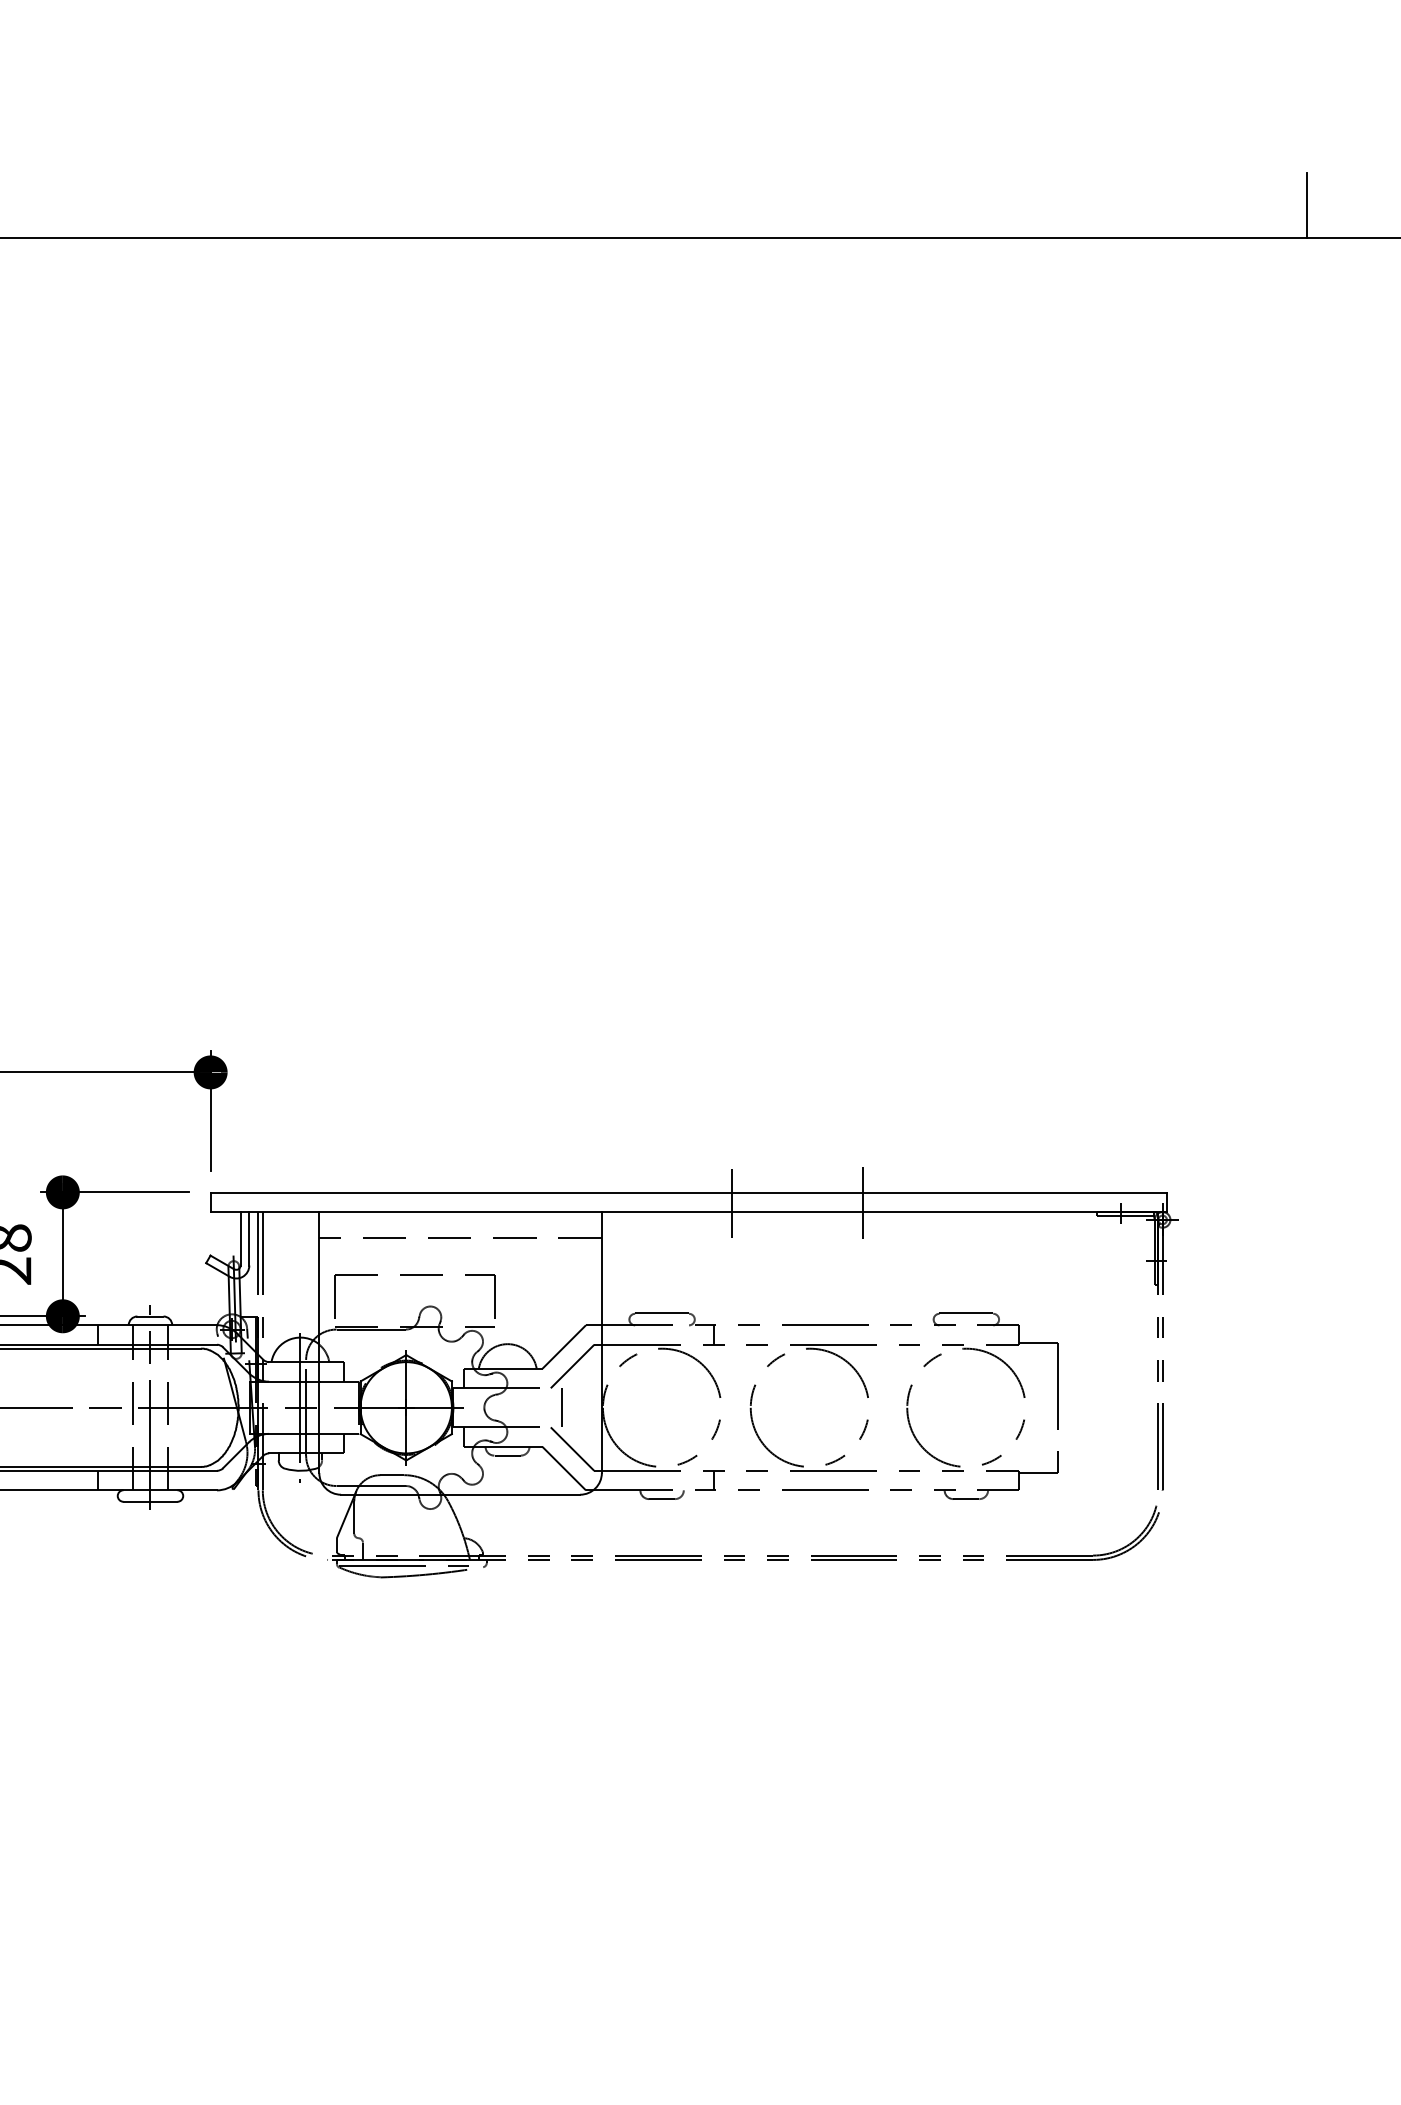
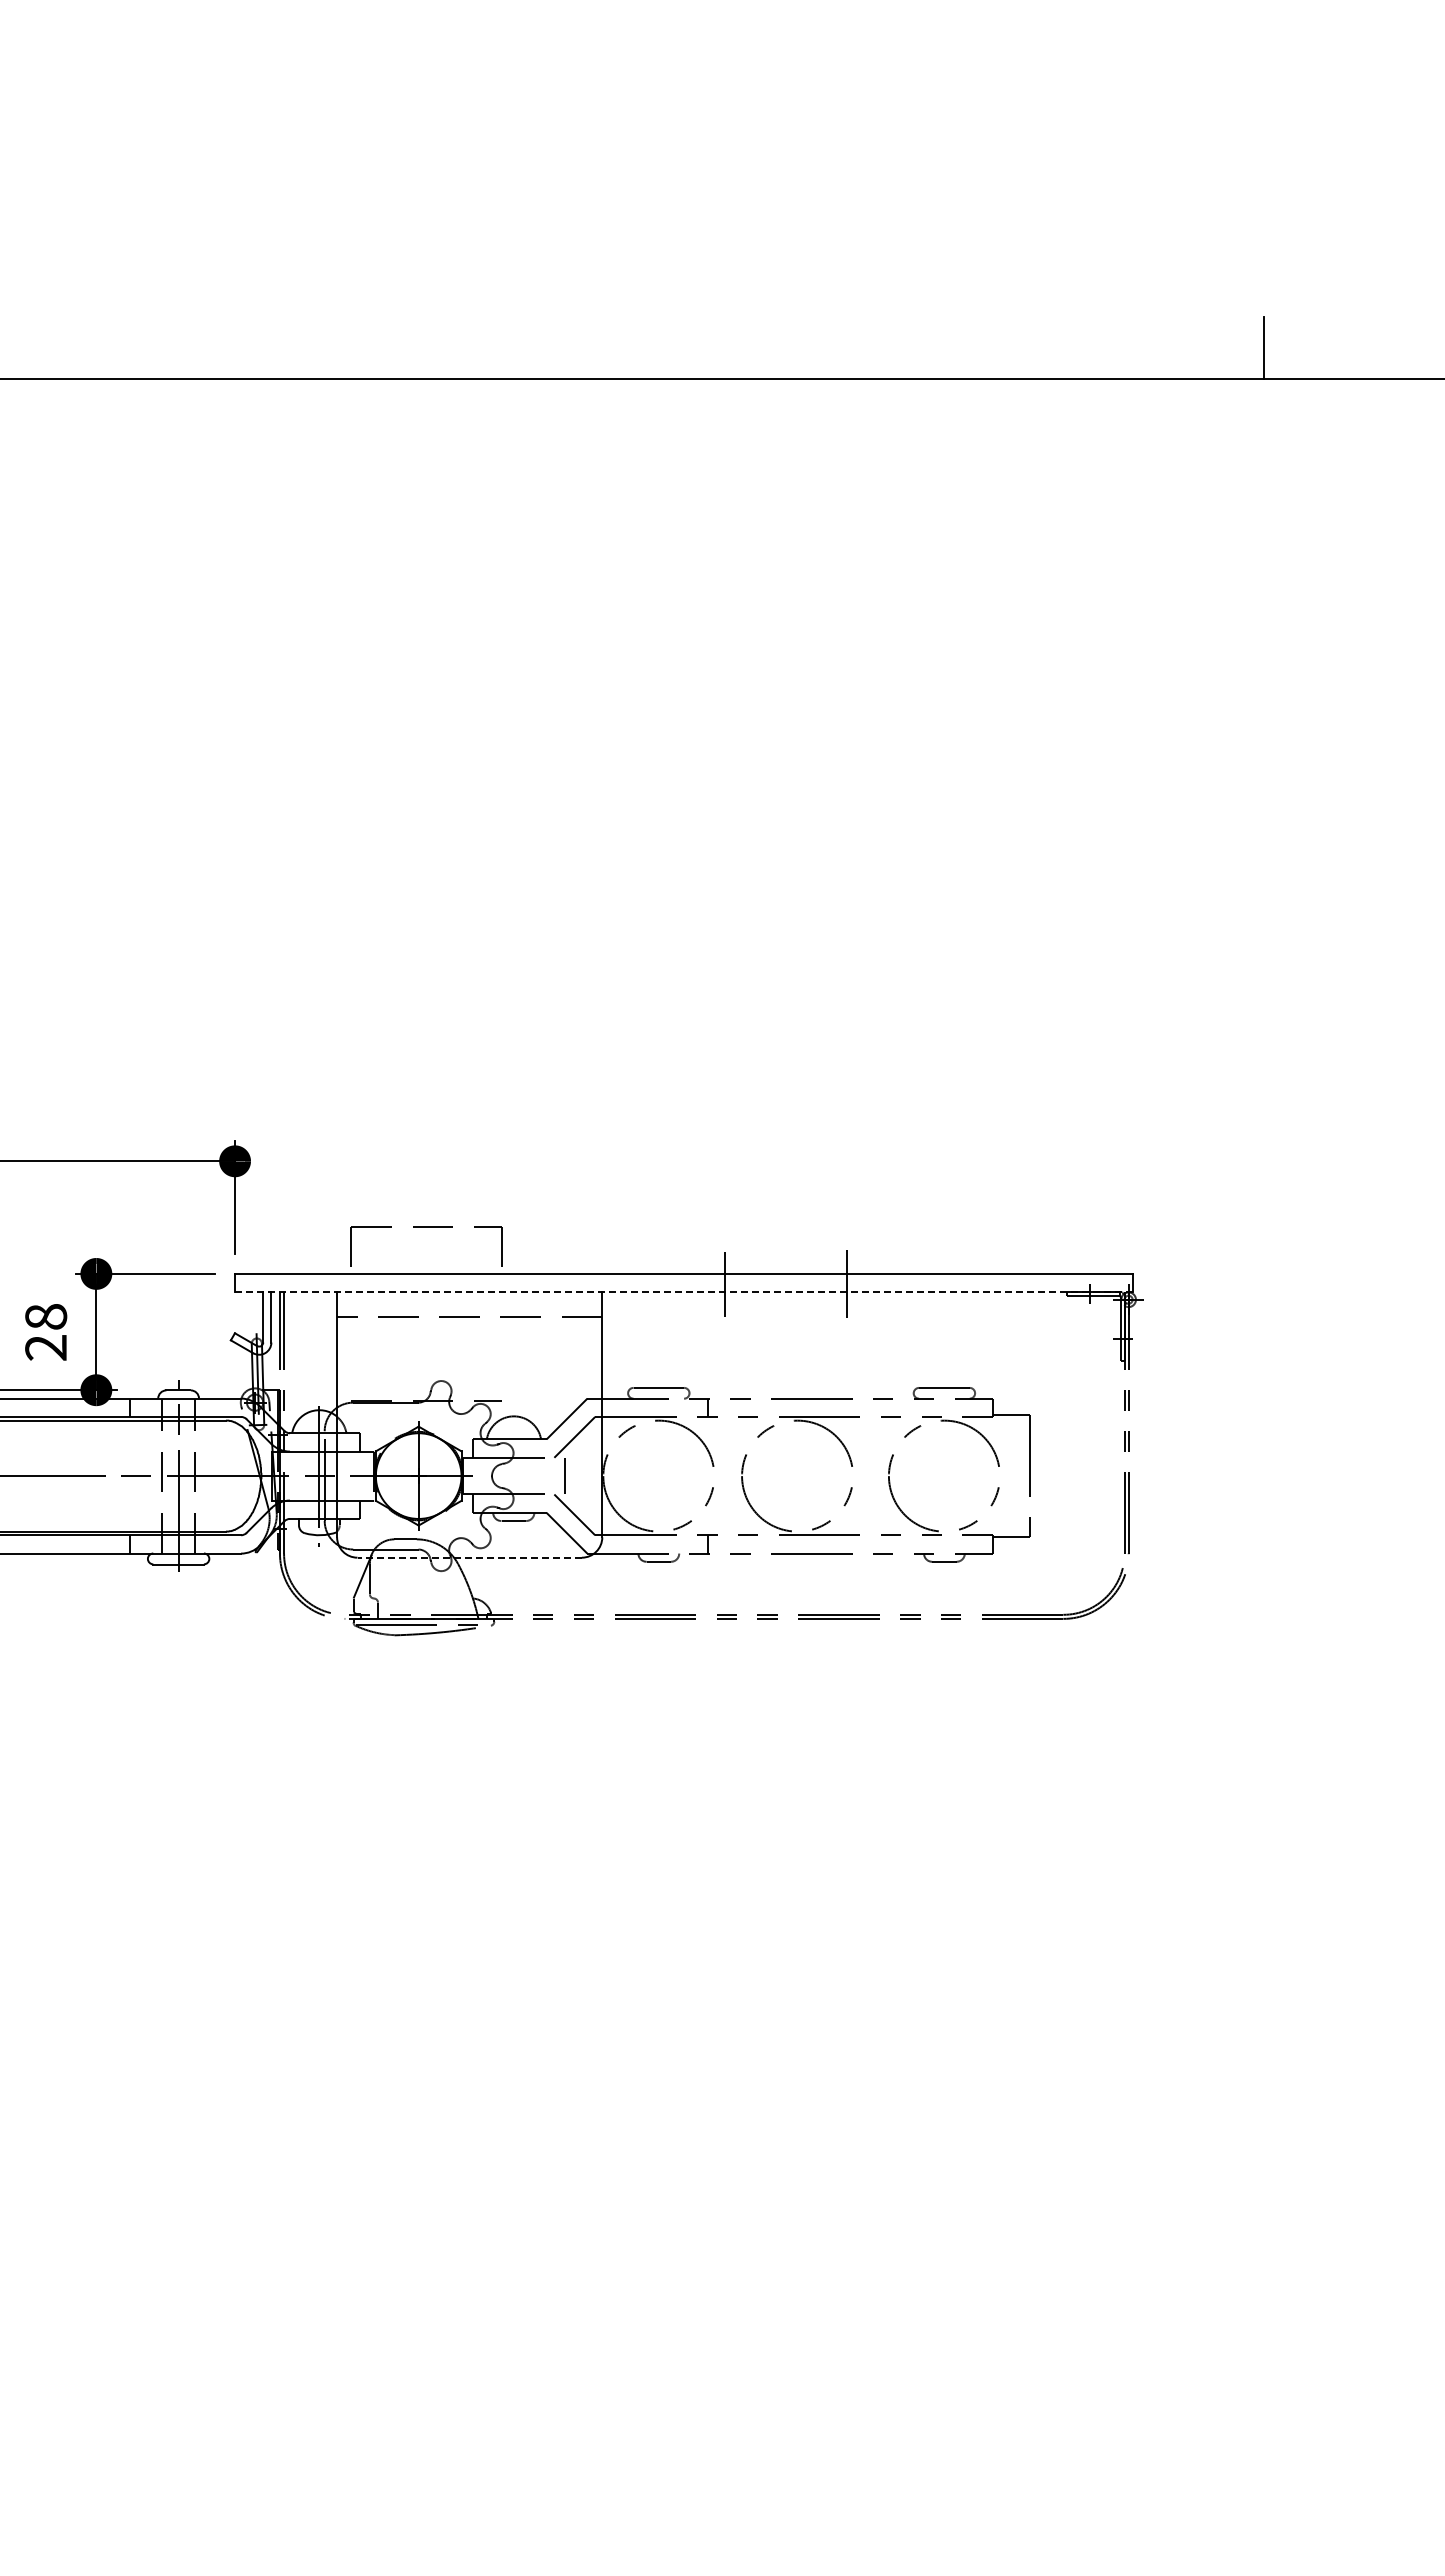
line: (688, 1212) -> (683, 1292), solid -> dashed
part: (414, 1276) -> (426, 1227), moved
line: (460, 1494) -> (469, 1557), solid -> dashed

